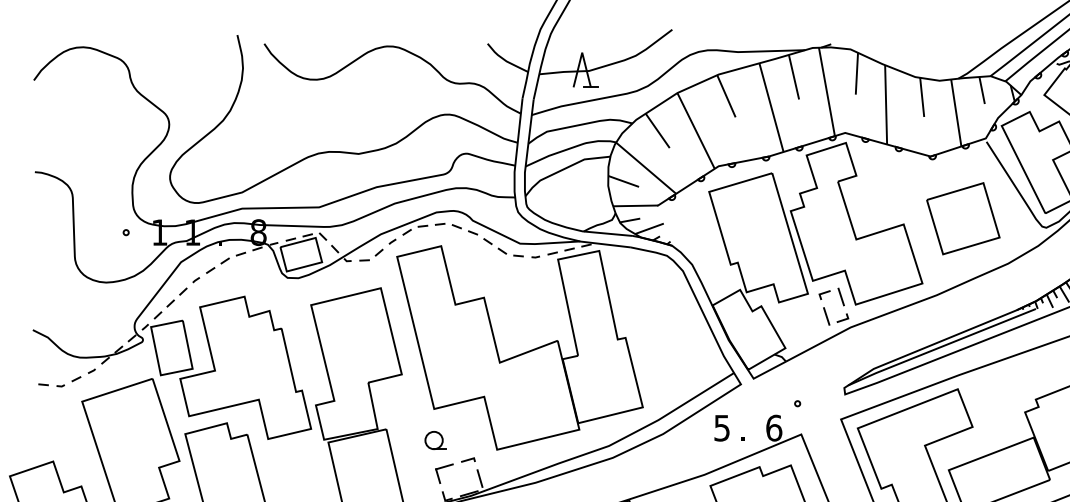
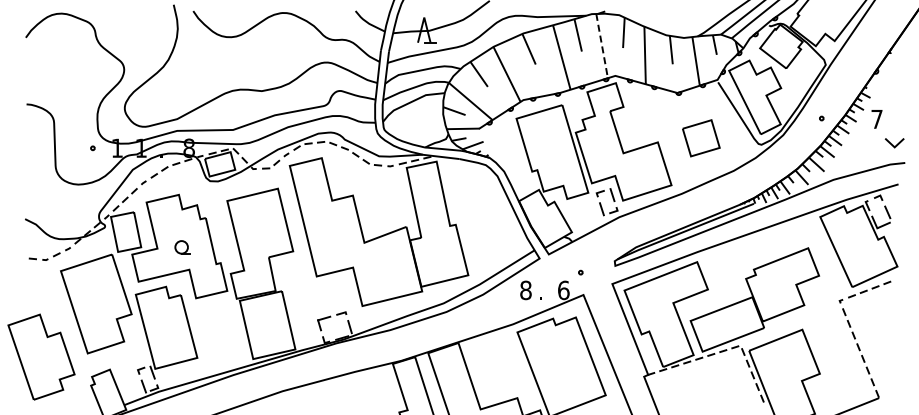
line: (827, 92) -> (602, 46), solid -> dashed
part: (963, 219) -> (701, 138), size x0.7
text: (721, 428) -> (525, 290), 5 -> 8
part: (435, 440) -> (182, 247), moved

